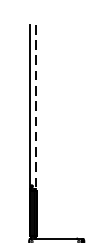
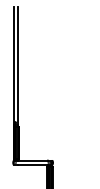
line: (36, 108) -> (18, 66), dashed -> solid

